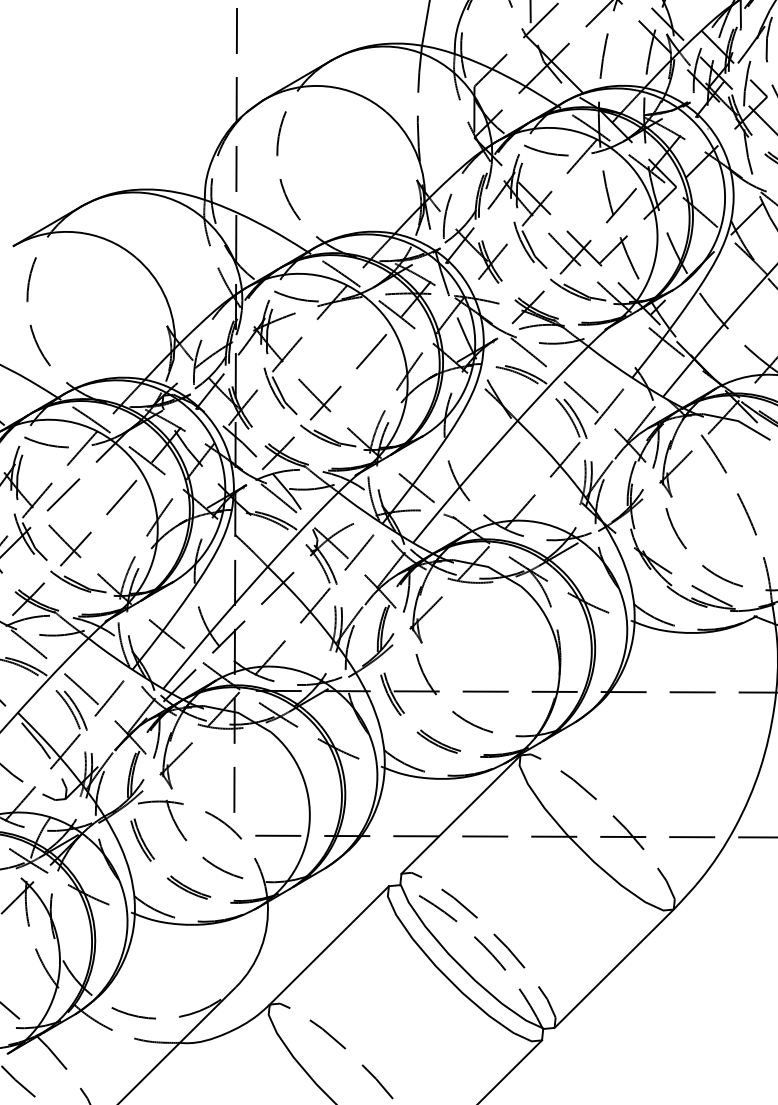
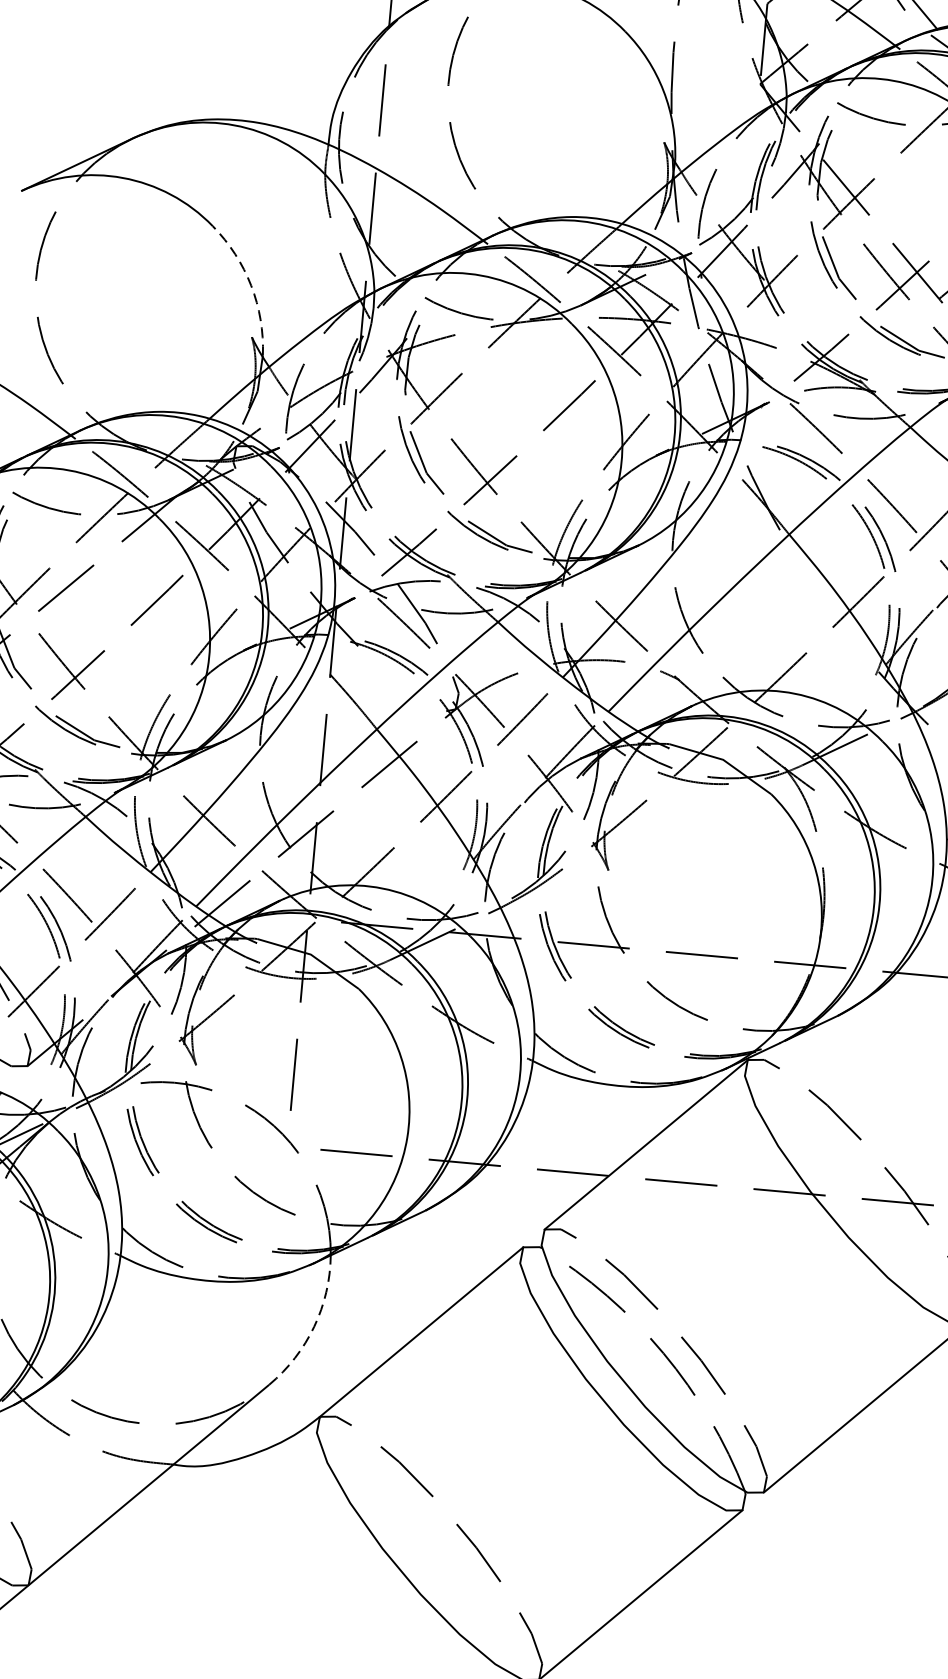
arc: (163, 293) -> (250, 285), solid -> dashed
arc: (261, 948) -> (314, 1327), solid -> dashed

